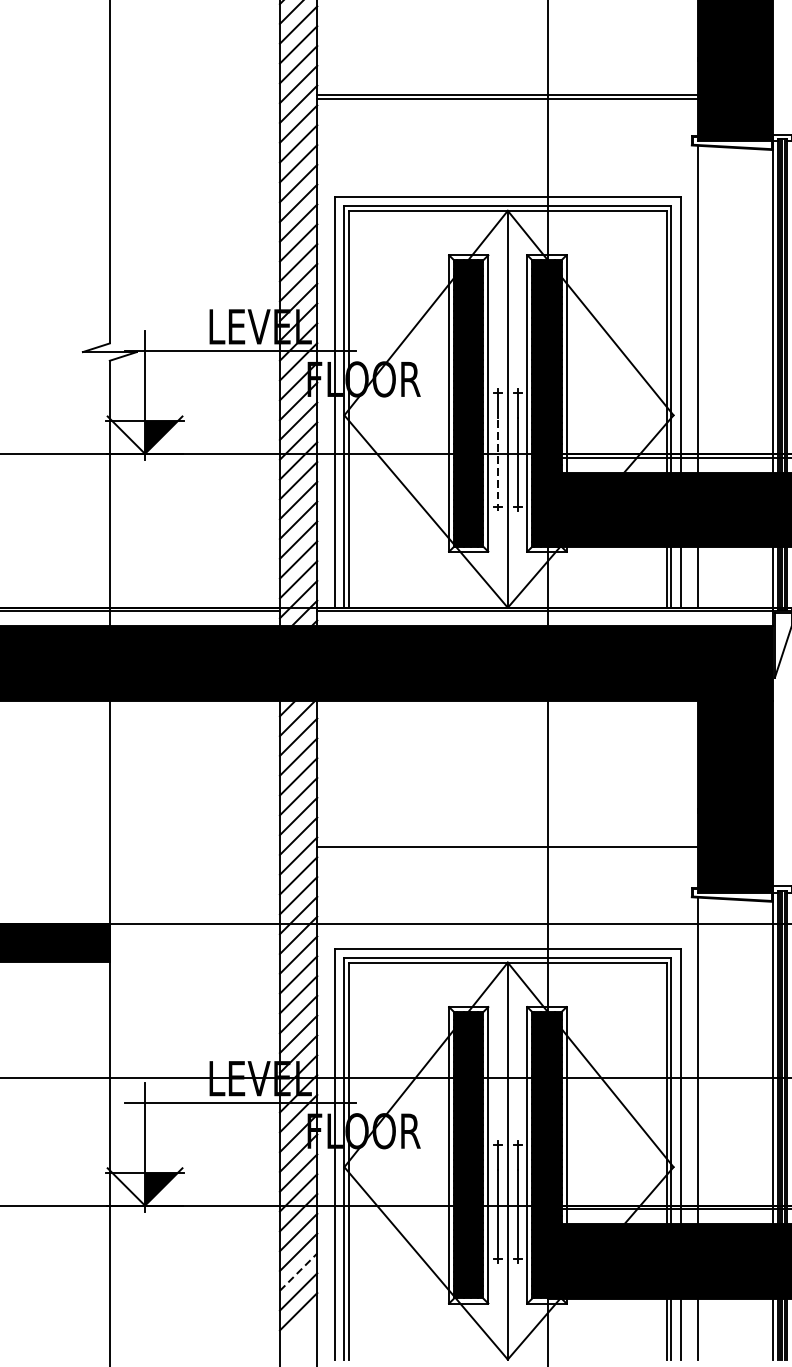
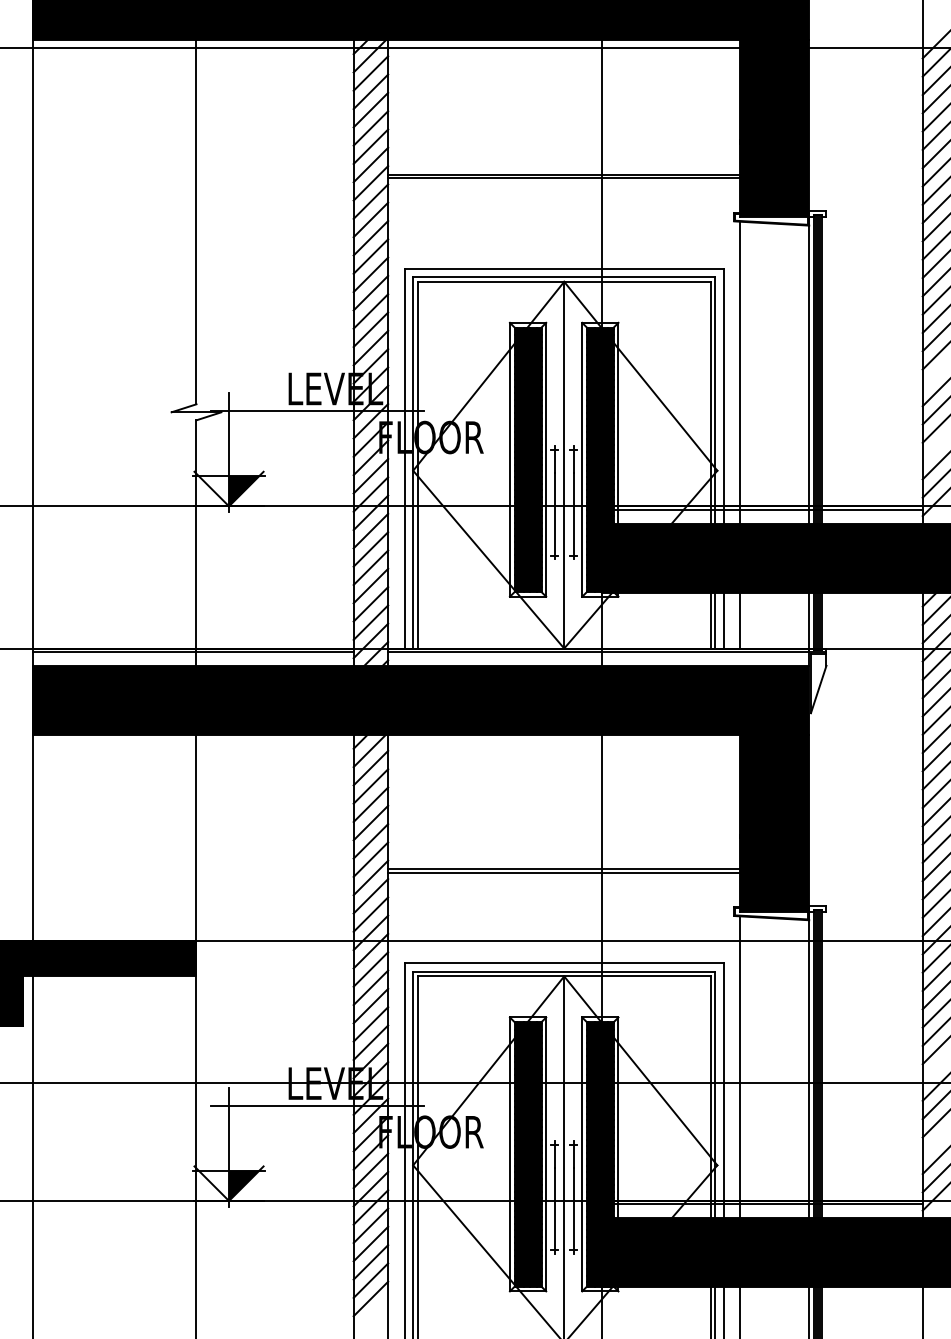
line: (497, 463) -> (554, 515), dashed -> solid
line: (508, 850) -> (564, 872), added
line: (299, 1272) -> (371, 1262), dashed -> solid

